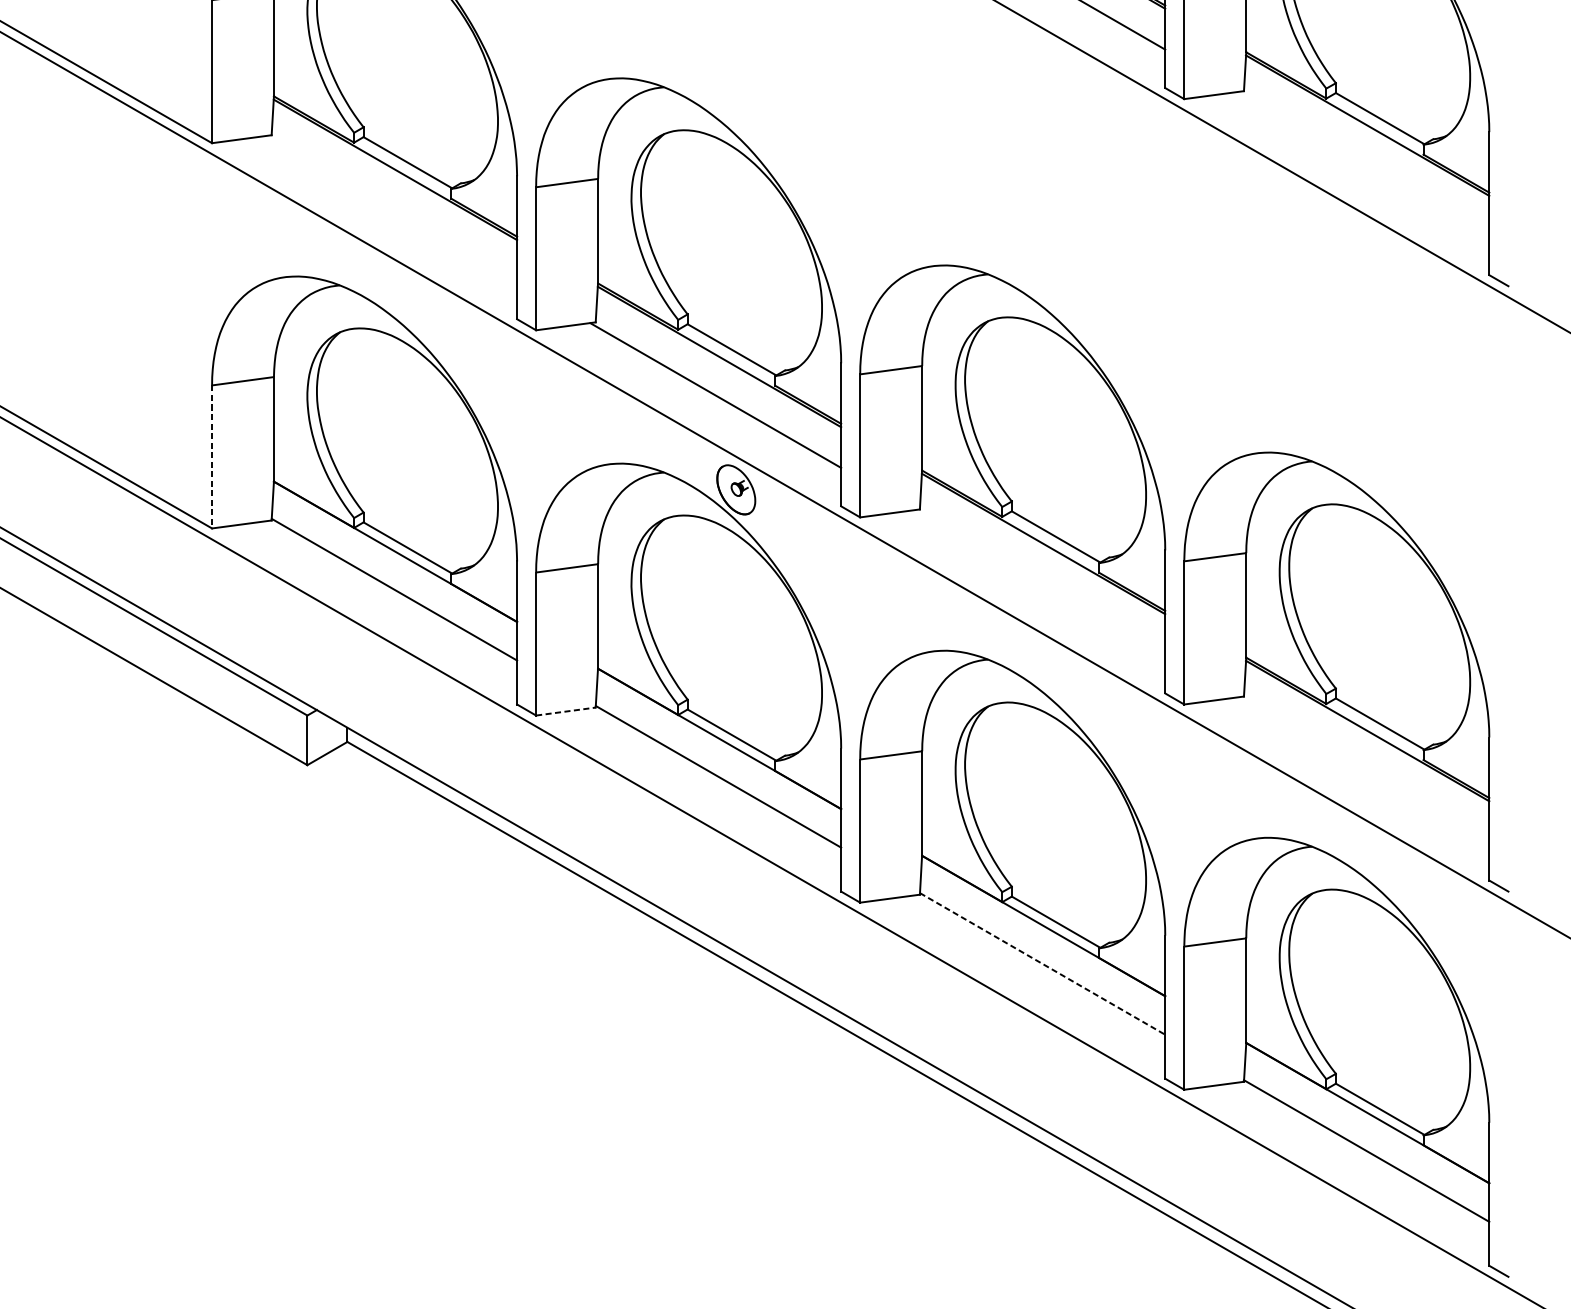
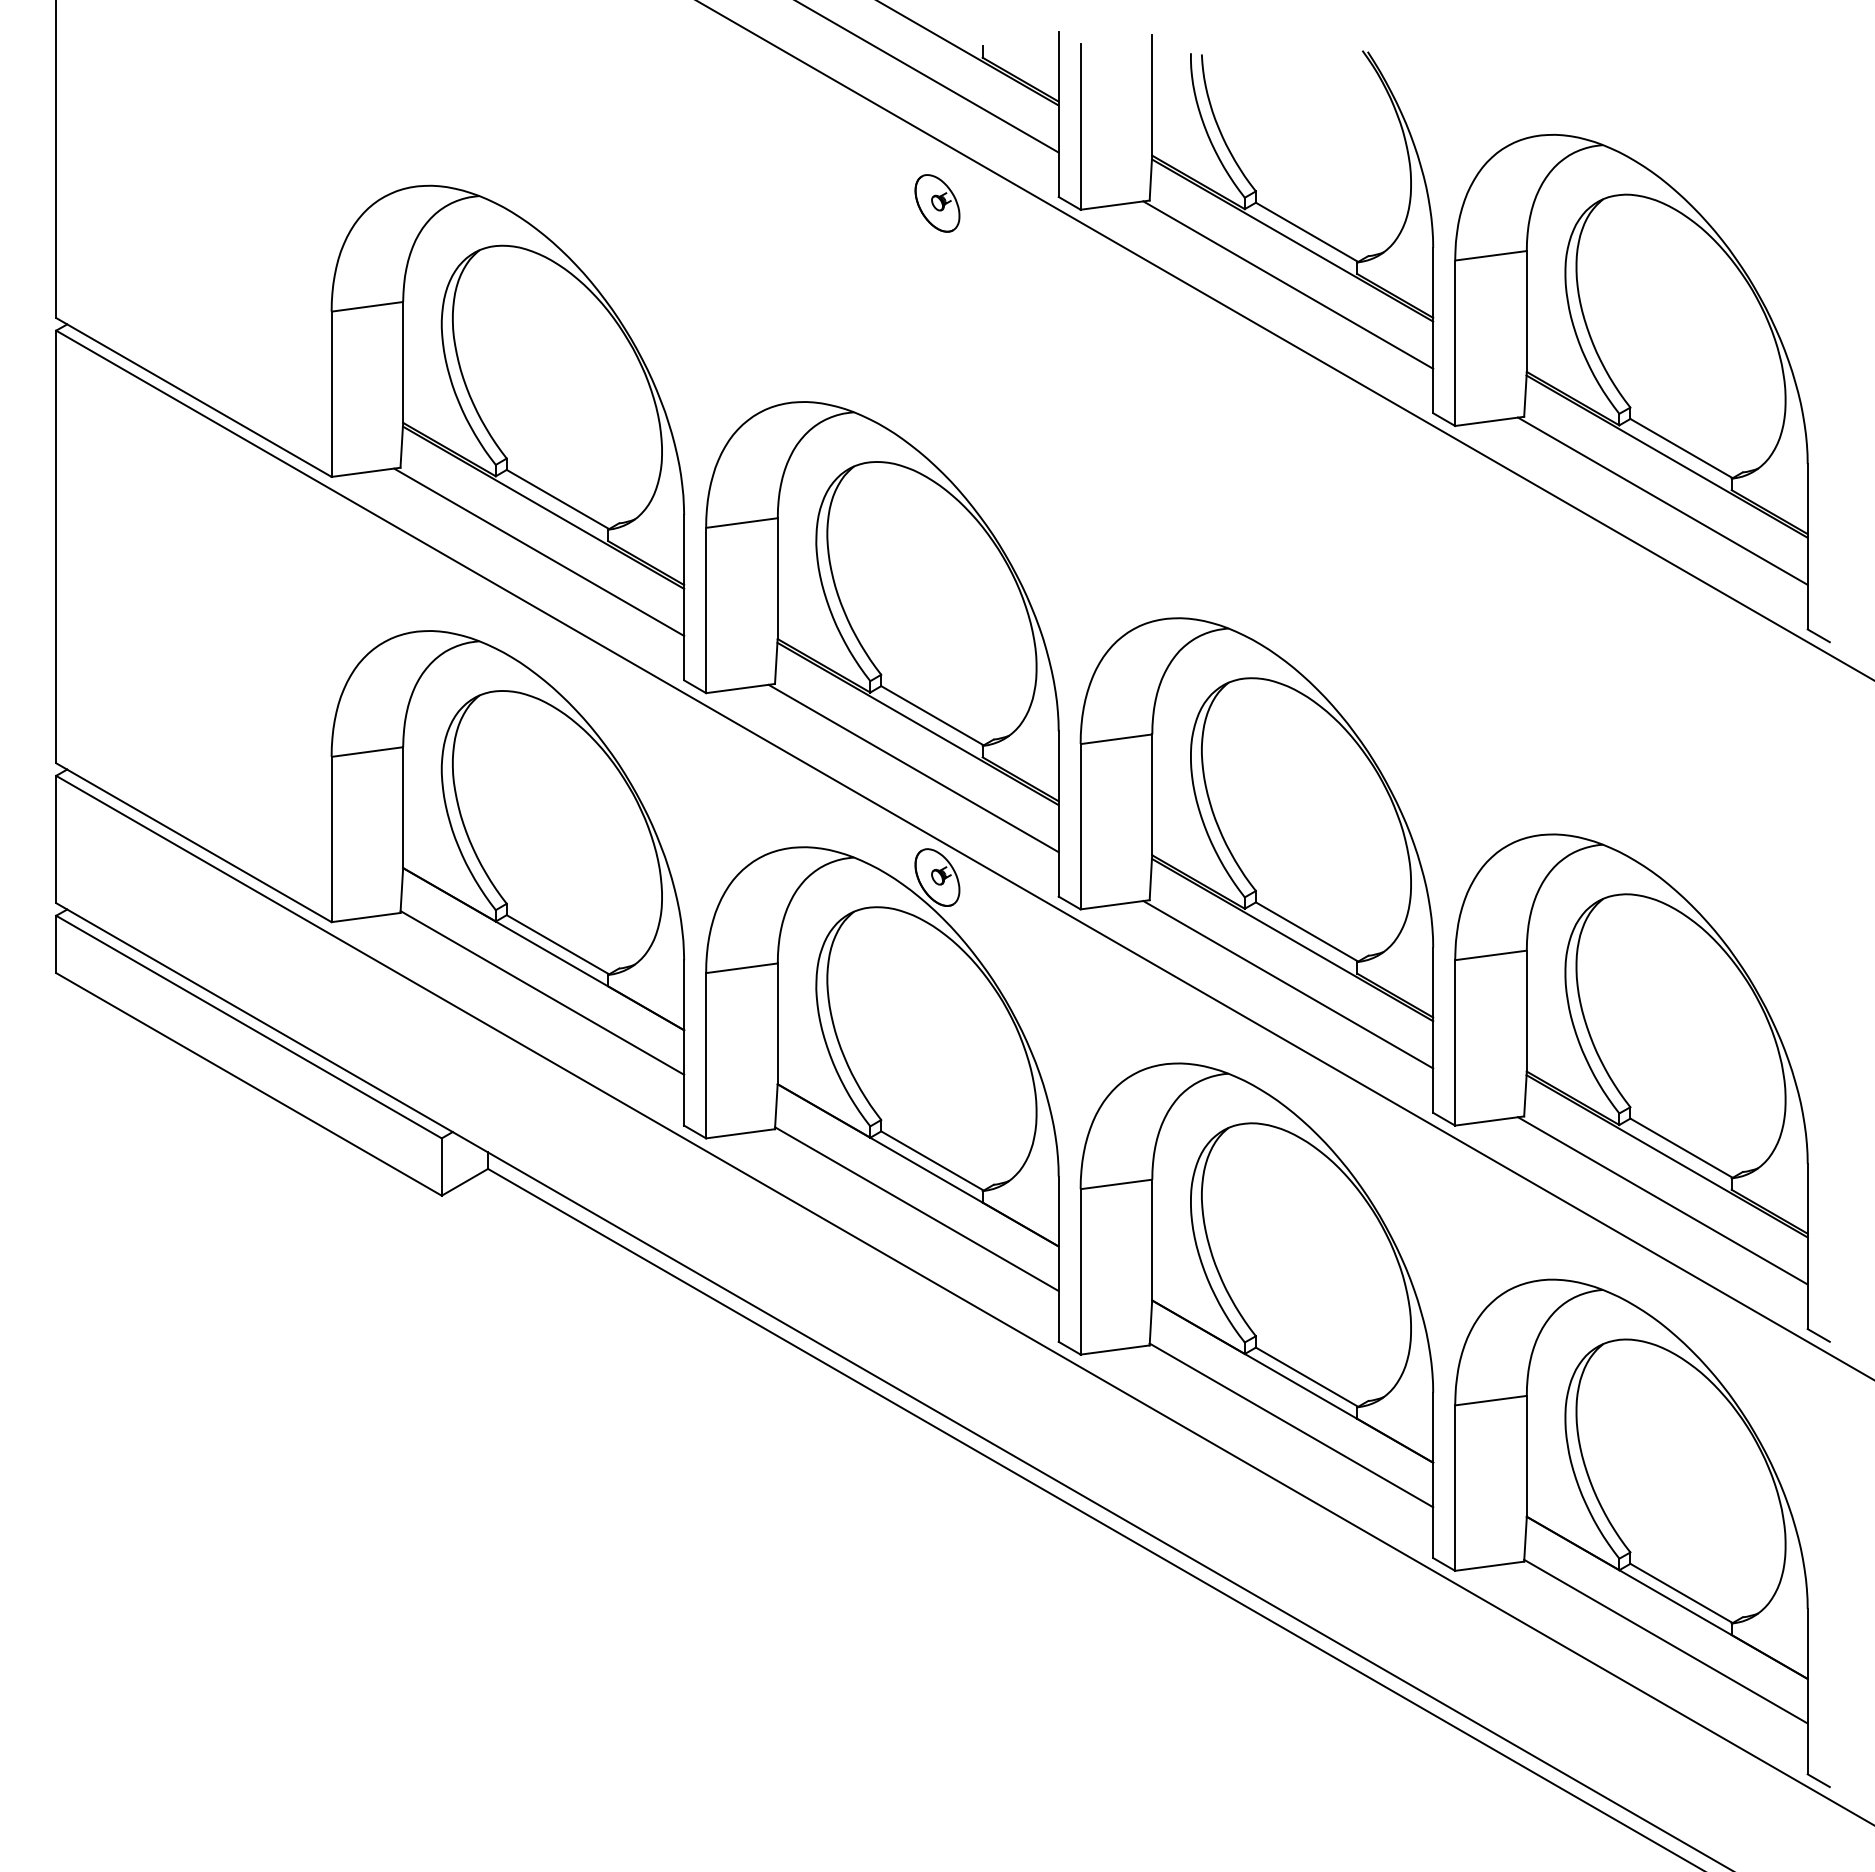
line: (1363, 163) -> (1662, 500), added
line: (391, 207) -> (539, 551), added
line: (211, 456) -> (331, 839), dashed -> solid
line: (1040, 582) -> (1288, 984), added
line: (565, 711) -> (740, 1133), dashed -> solid
line: (1363, 769) -> (1662, 1200), added
line: (1042, 963) -> (1291, 1425), dashed -> solid

